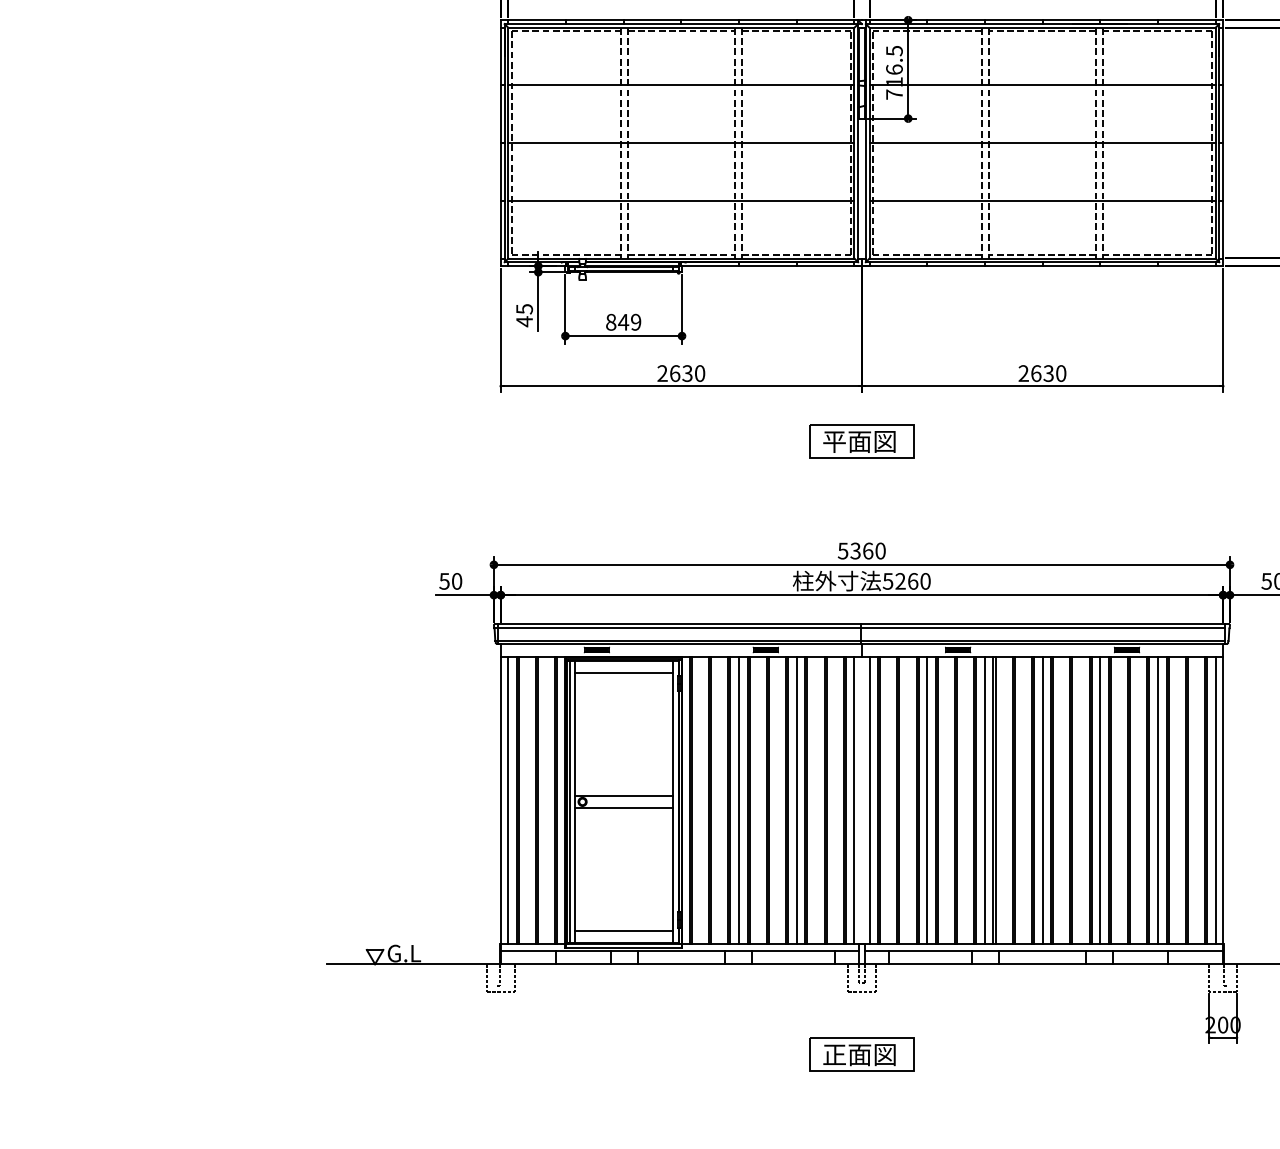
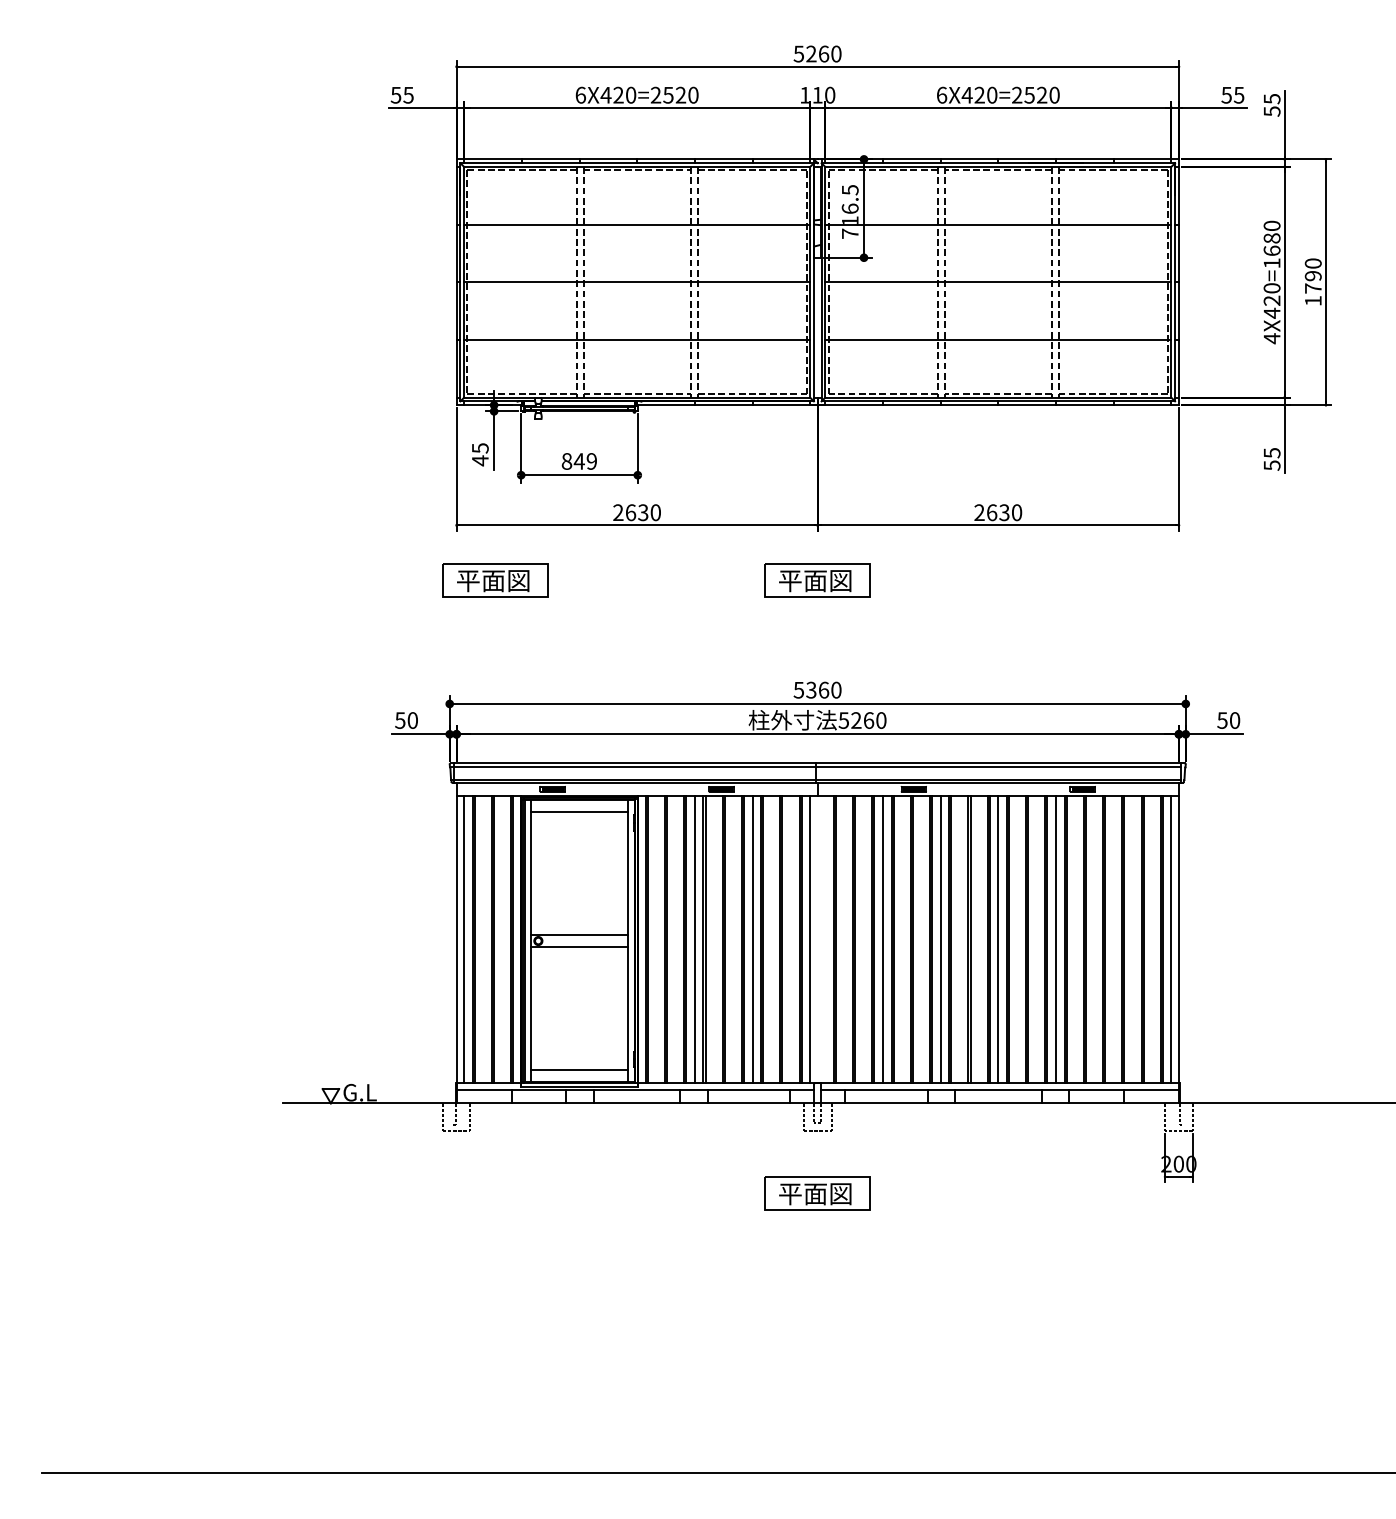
part: (539, 441) -> (495, 580), added
line: (869, 799) -> (825, 938), removed
line: (1157, 799) -> (1113, 938), removed
text: (834, 1055) -> (790, 1194), 正面図 -> 平面図

